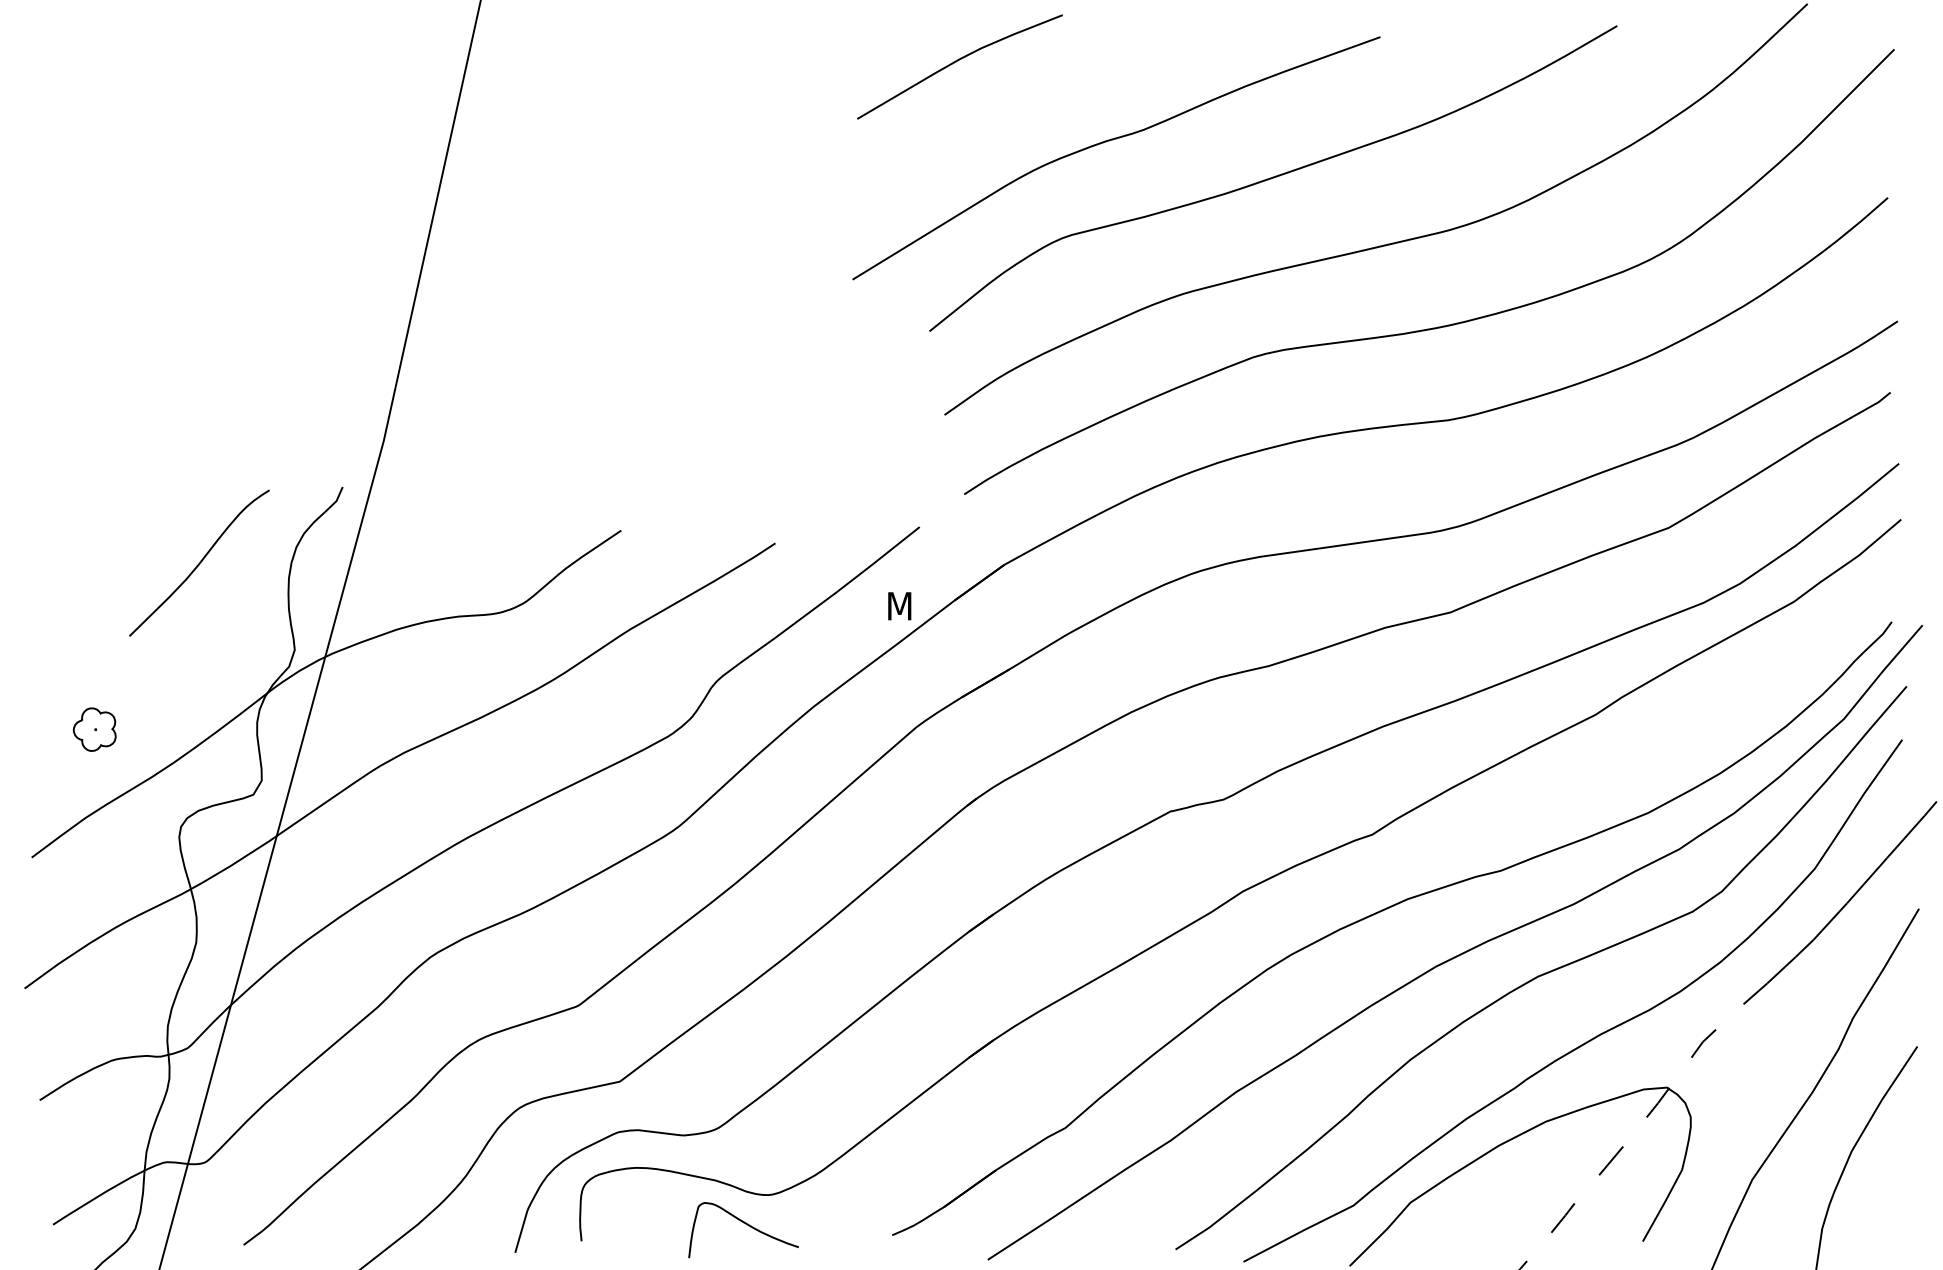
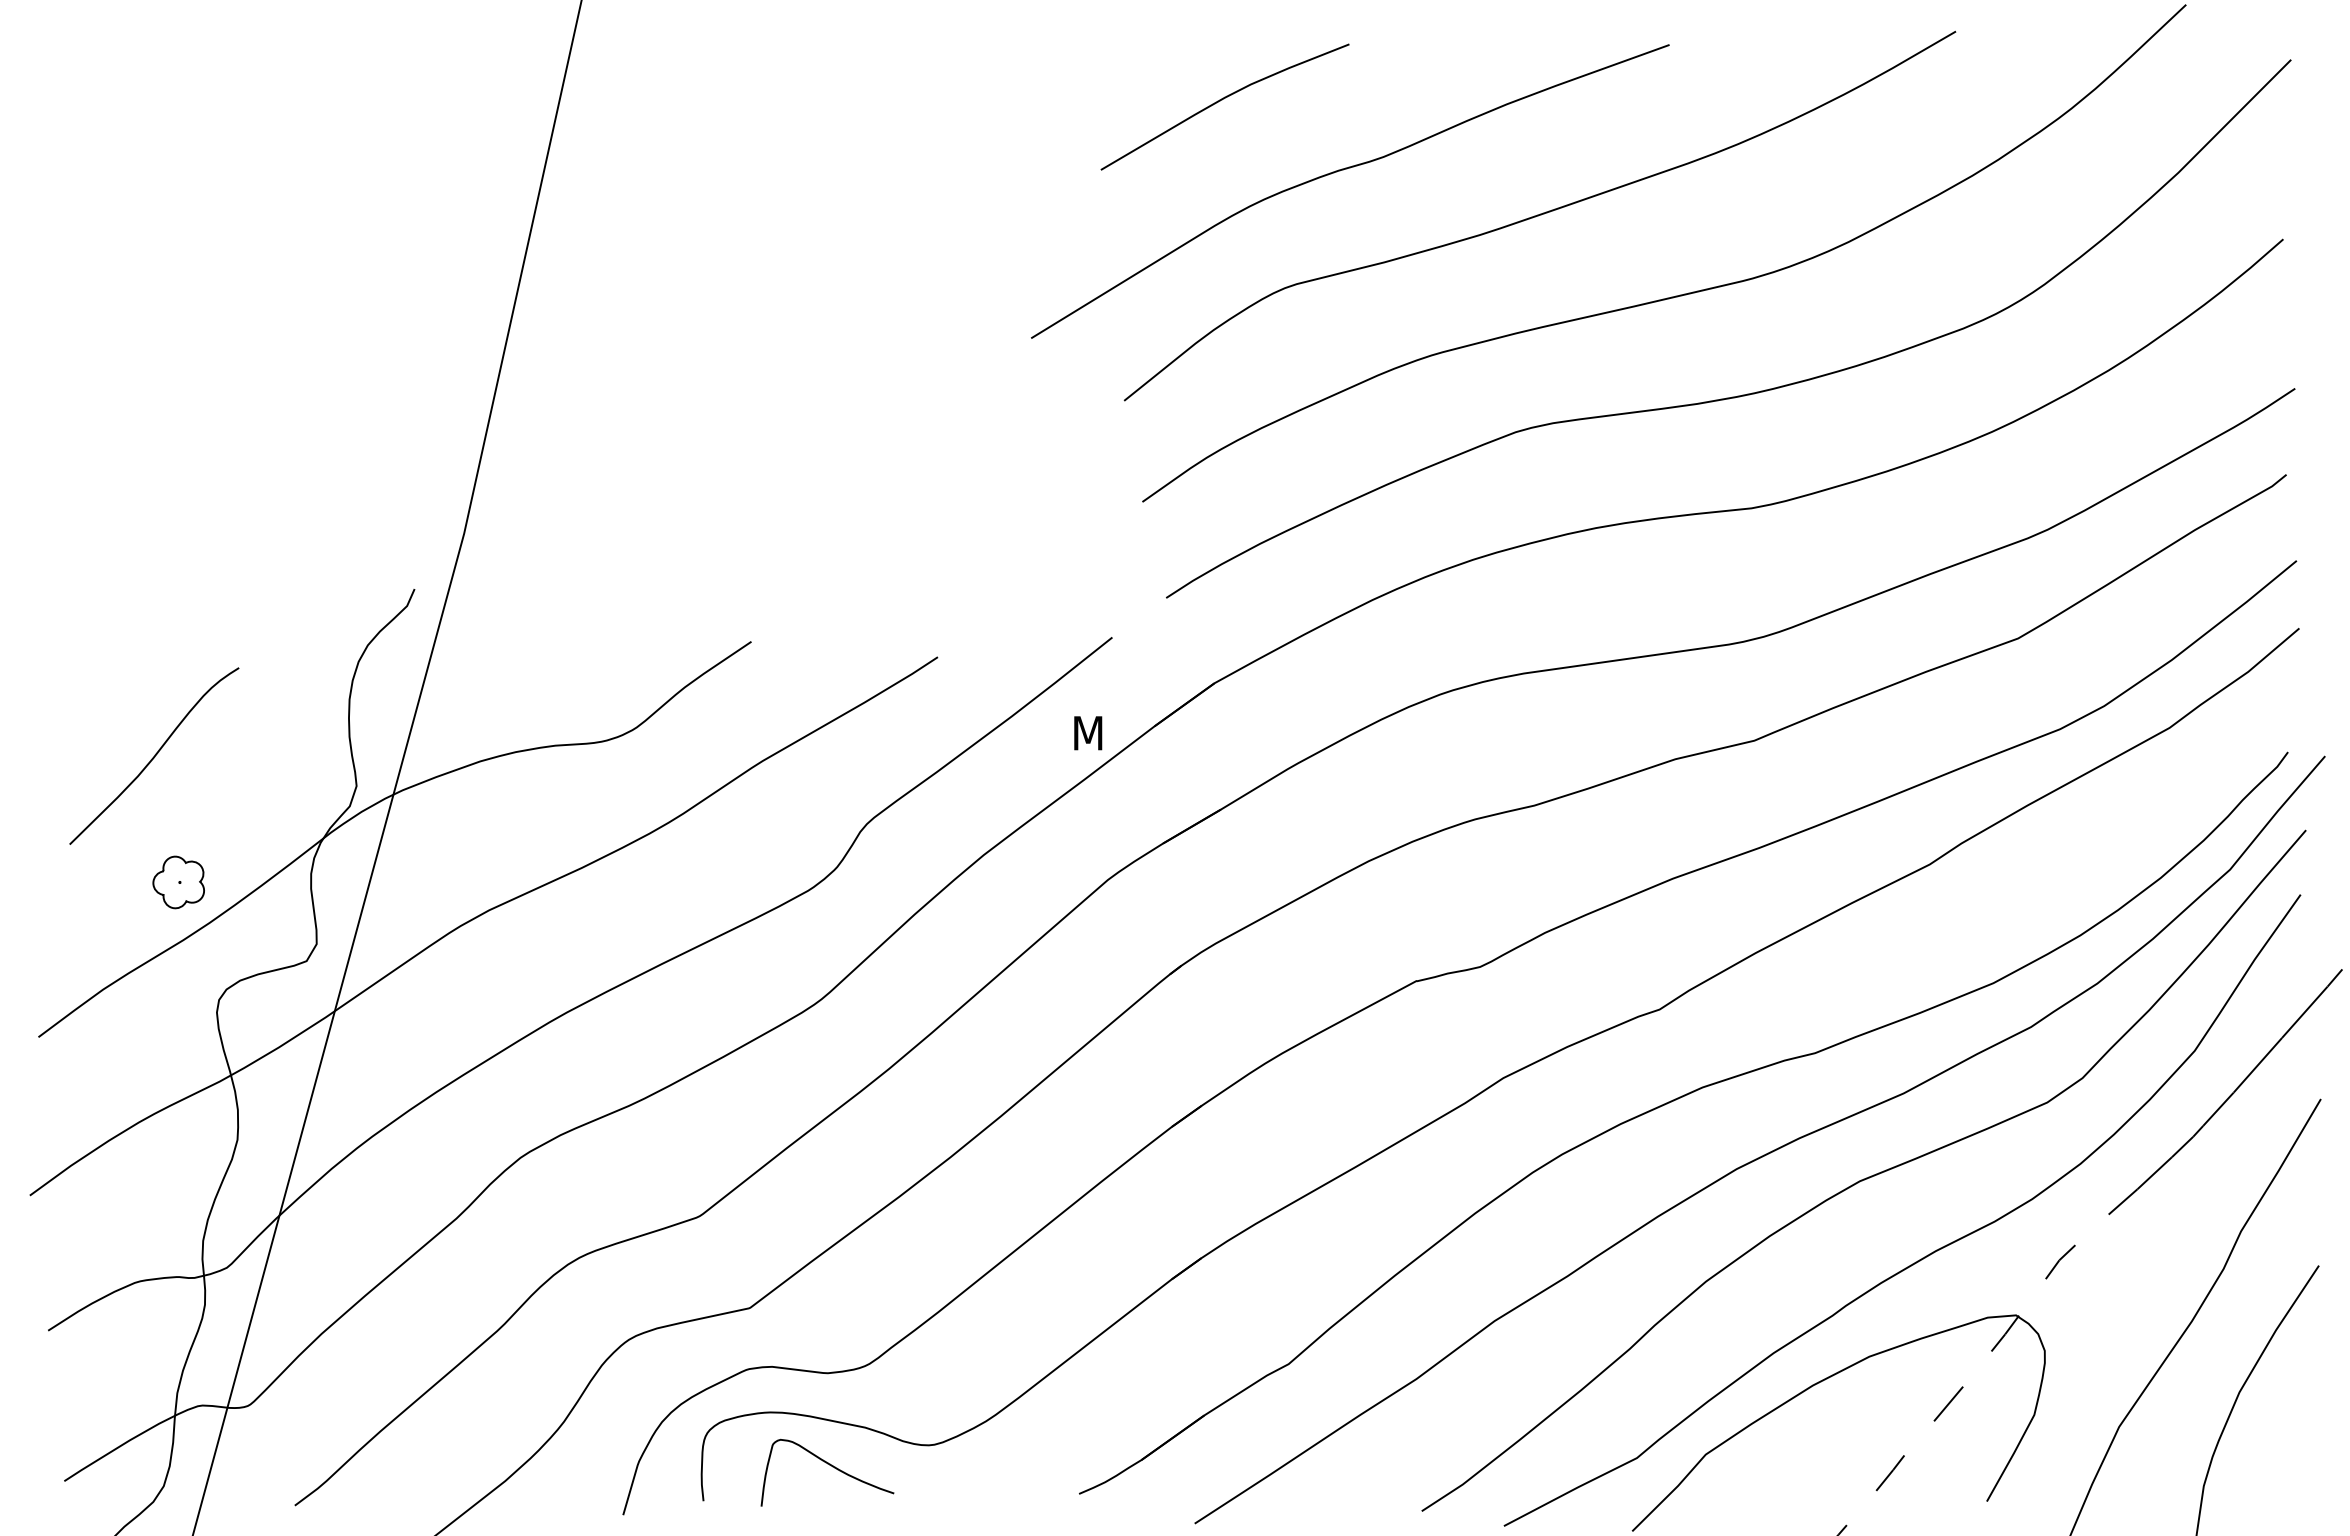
curve: (957, 61) -> (1222, 100), moved
curve: (199, 562) -> (154, 755), moved
part: (94, 729) -> (178, 882), moved
curve: (747, 1225) -> (832, 1467), moved

